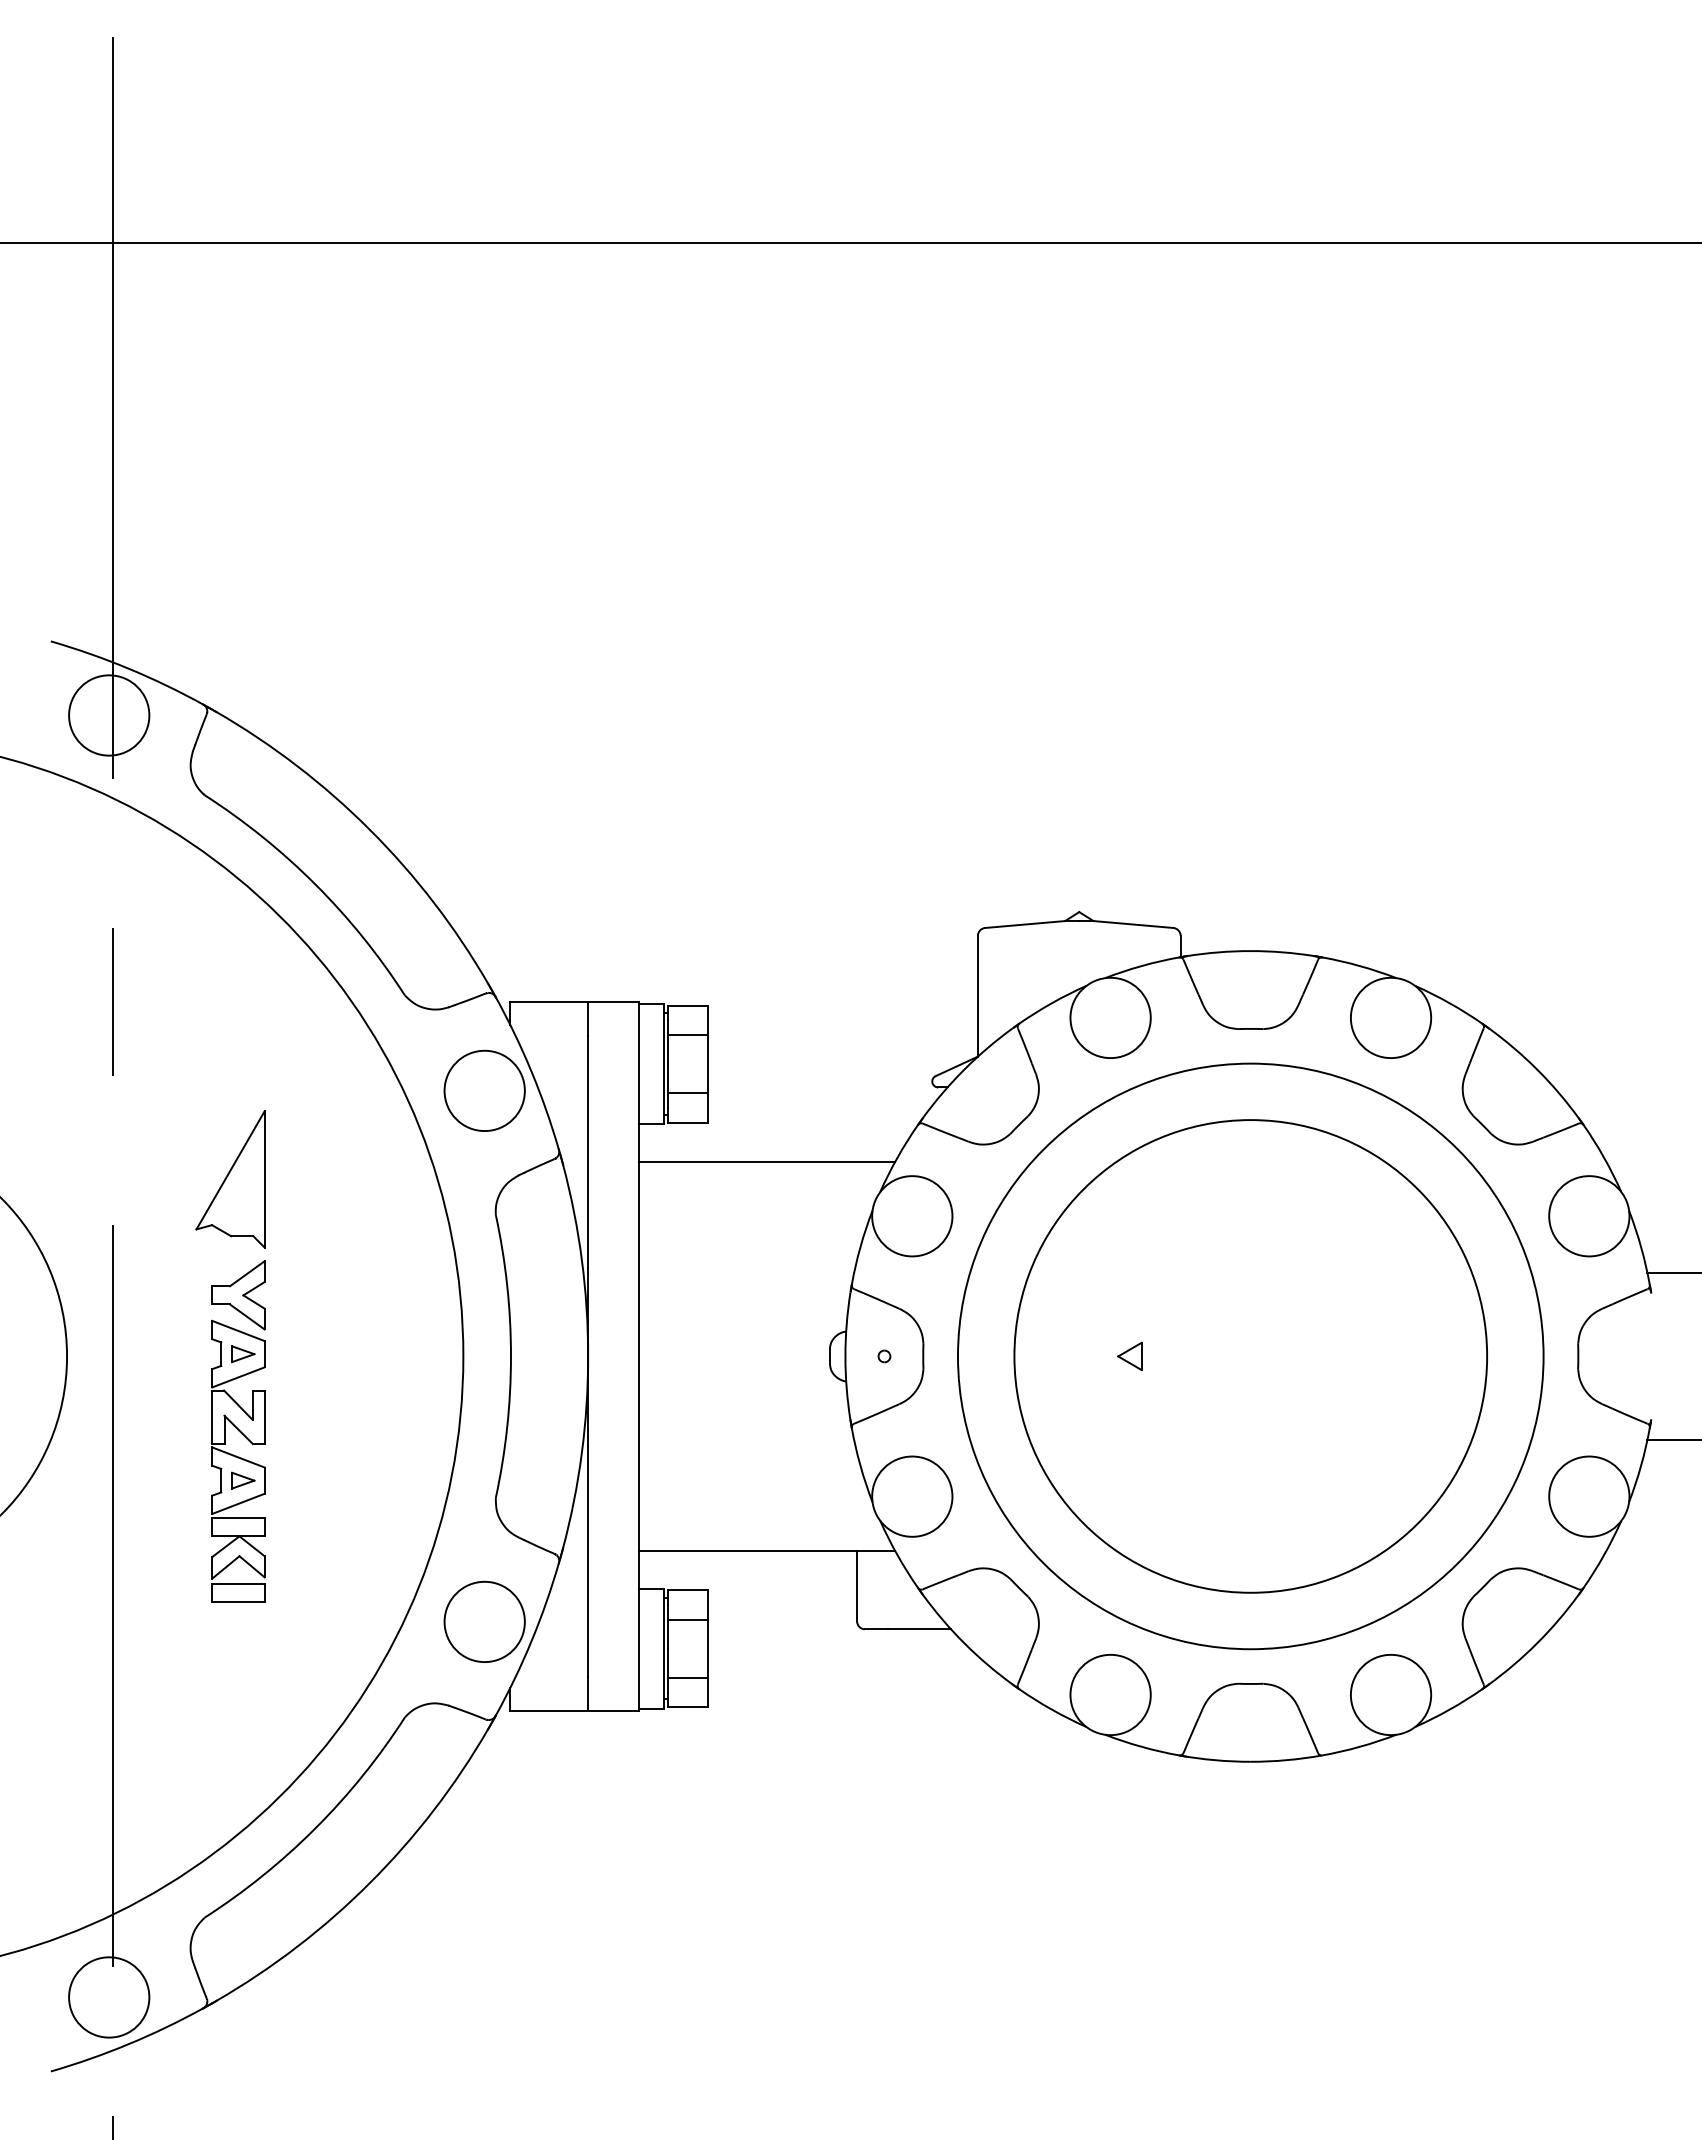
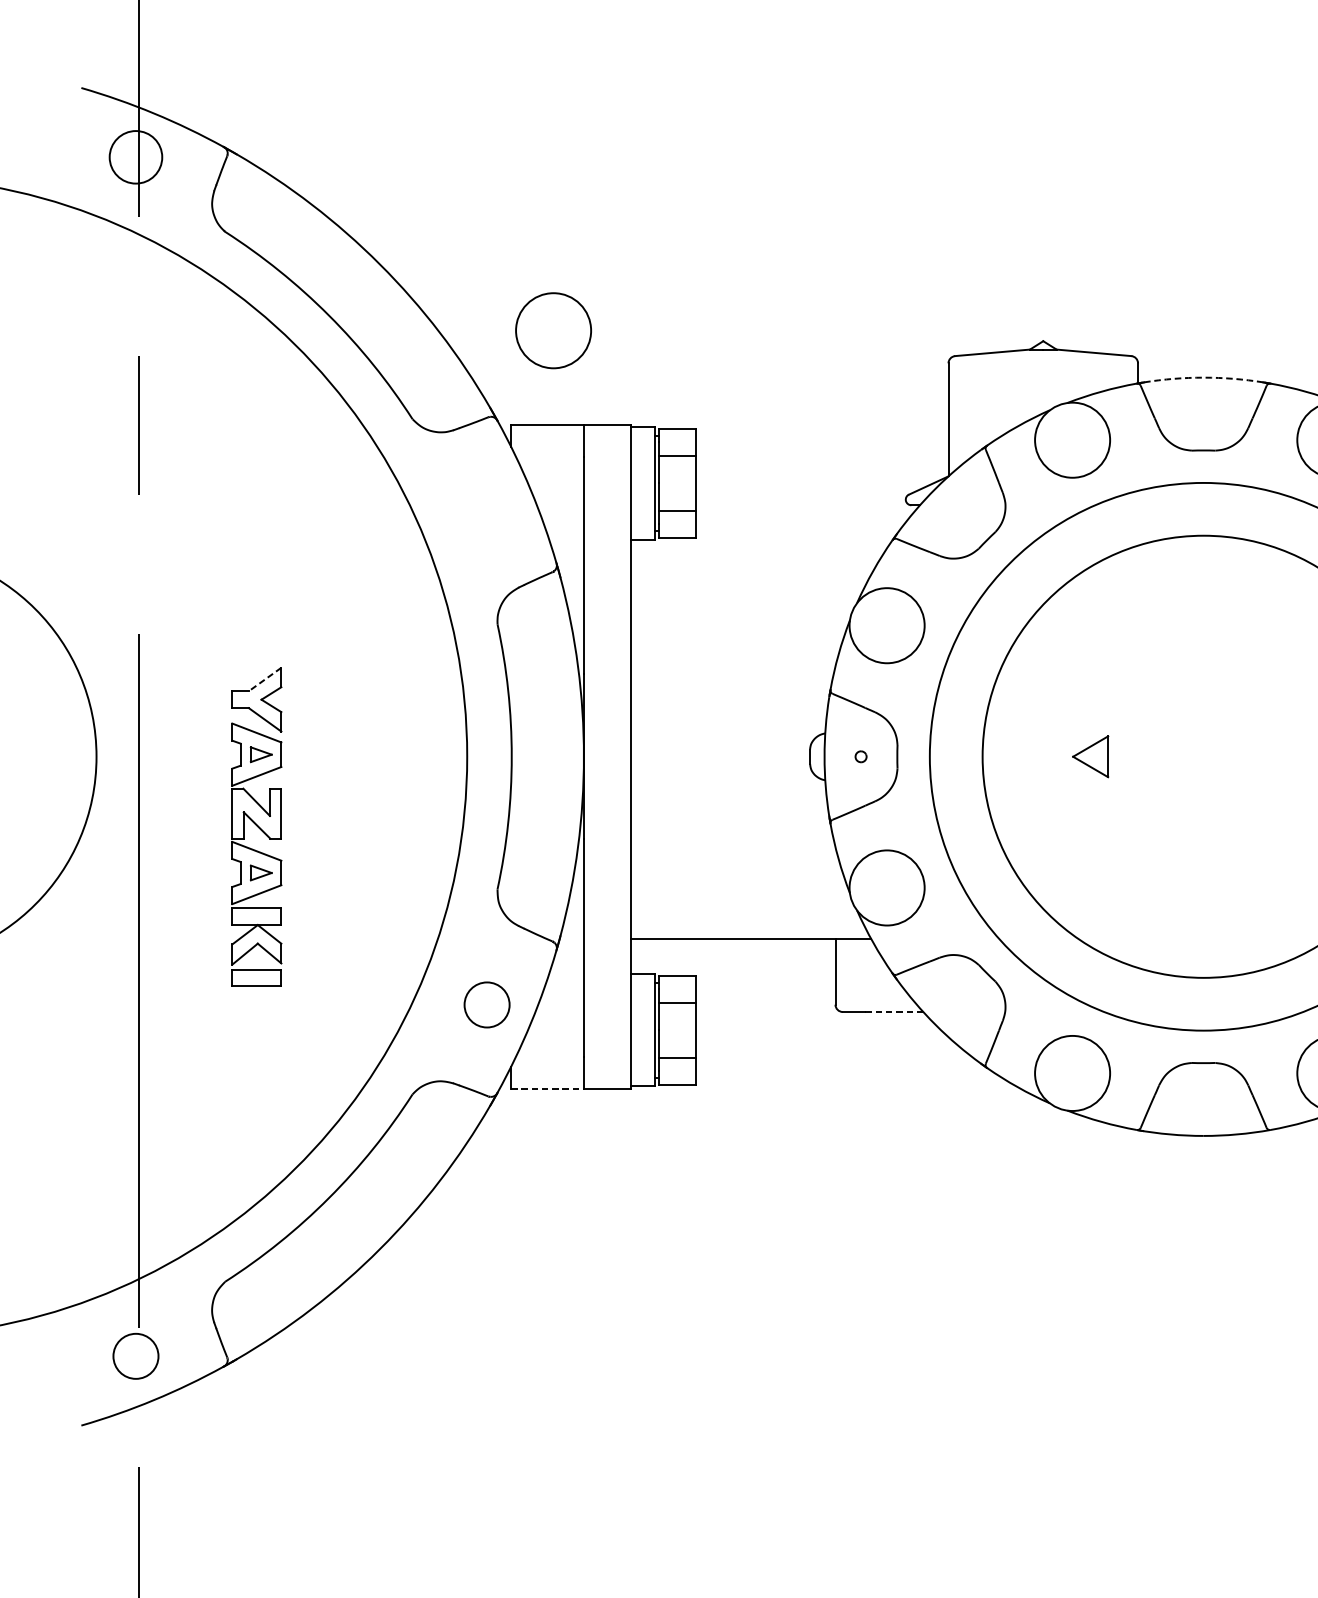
circle: (109, 715) -> (136, 157), size x0.7
arc: (1250, 951) -> (1203, 378), solid -> dashed
circle: (484, 1090) -> (553, 330), moved
line: (766, 1161) -> (750, 574), removed
part: (230, 1179) -> (249, 591), removed
line: (246, 1274) -> (264, 680), solid -> dashed
part: (1129, 1356) -> (1090, 756), size x1.6
circle: (484, 1621) -> (486, 1004), size x0.6
line: (919, 1629) -> (893, 1012), solid -> dashed
line: (549, 1711) -> (547, 1088), solid -> dashed
circle: (109, 1997) -> (136, 1356), size x0.6

